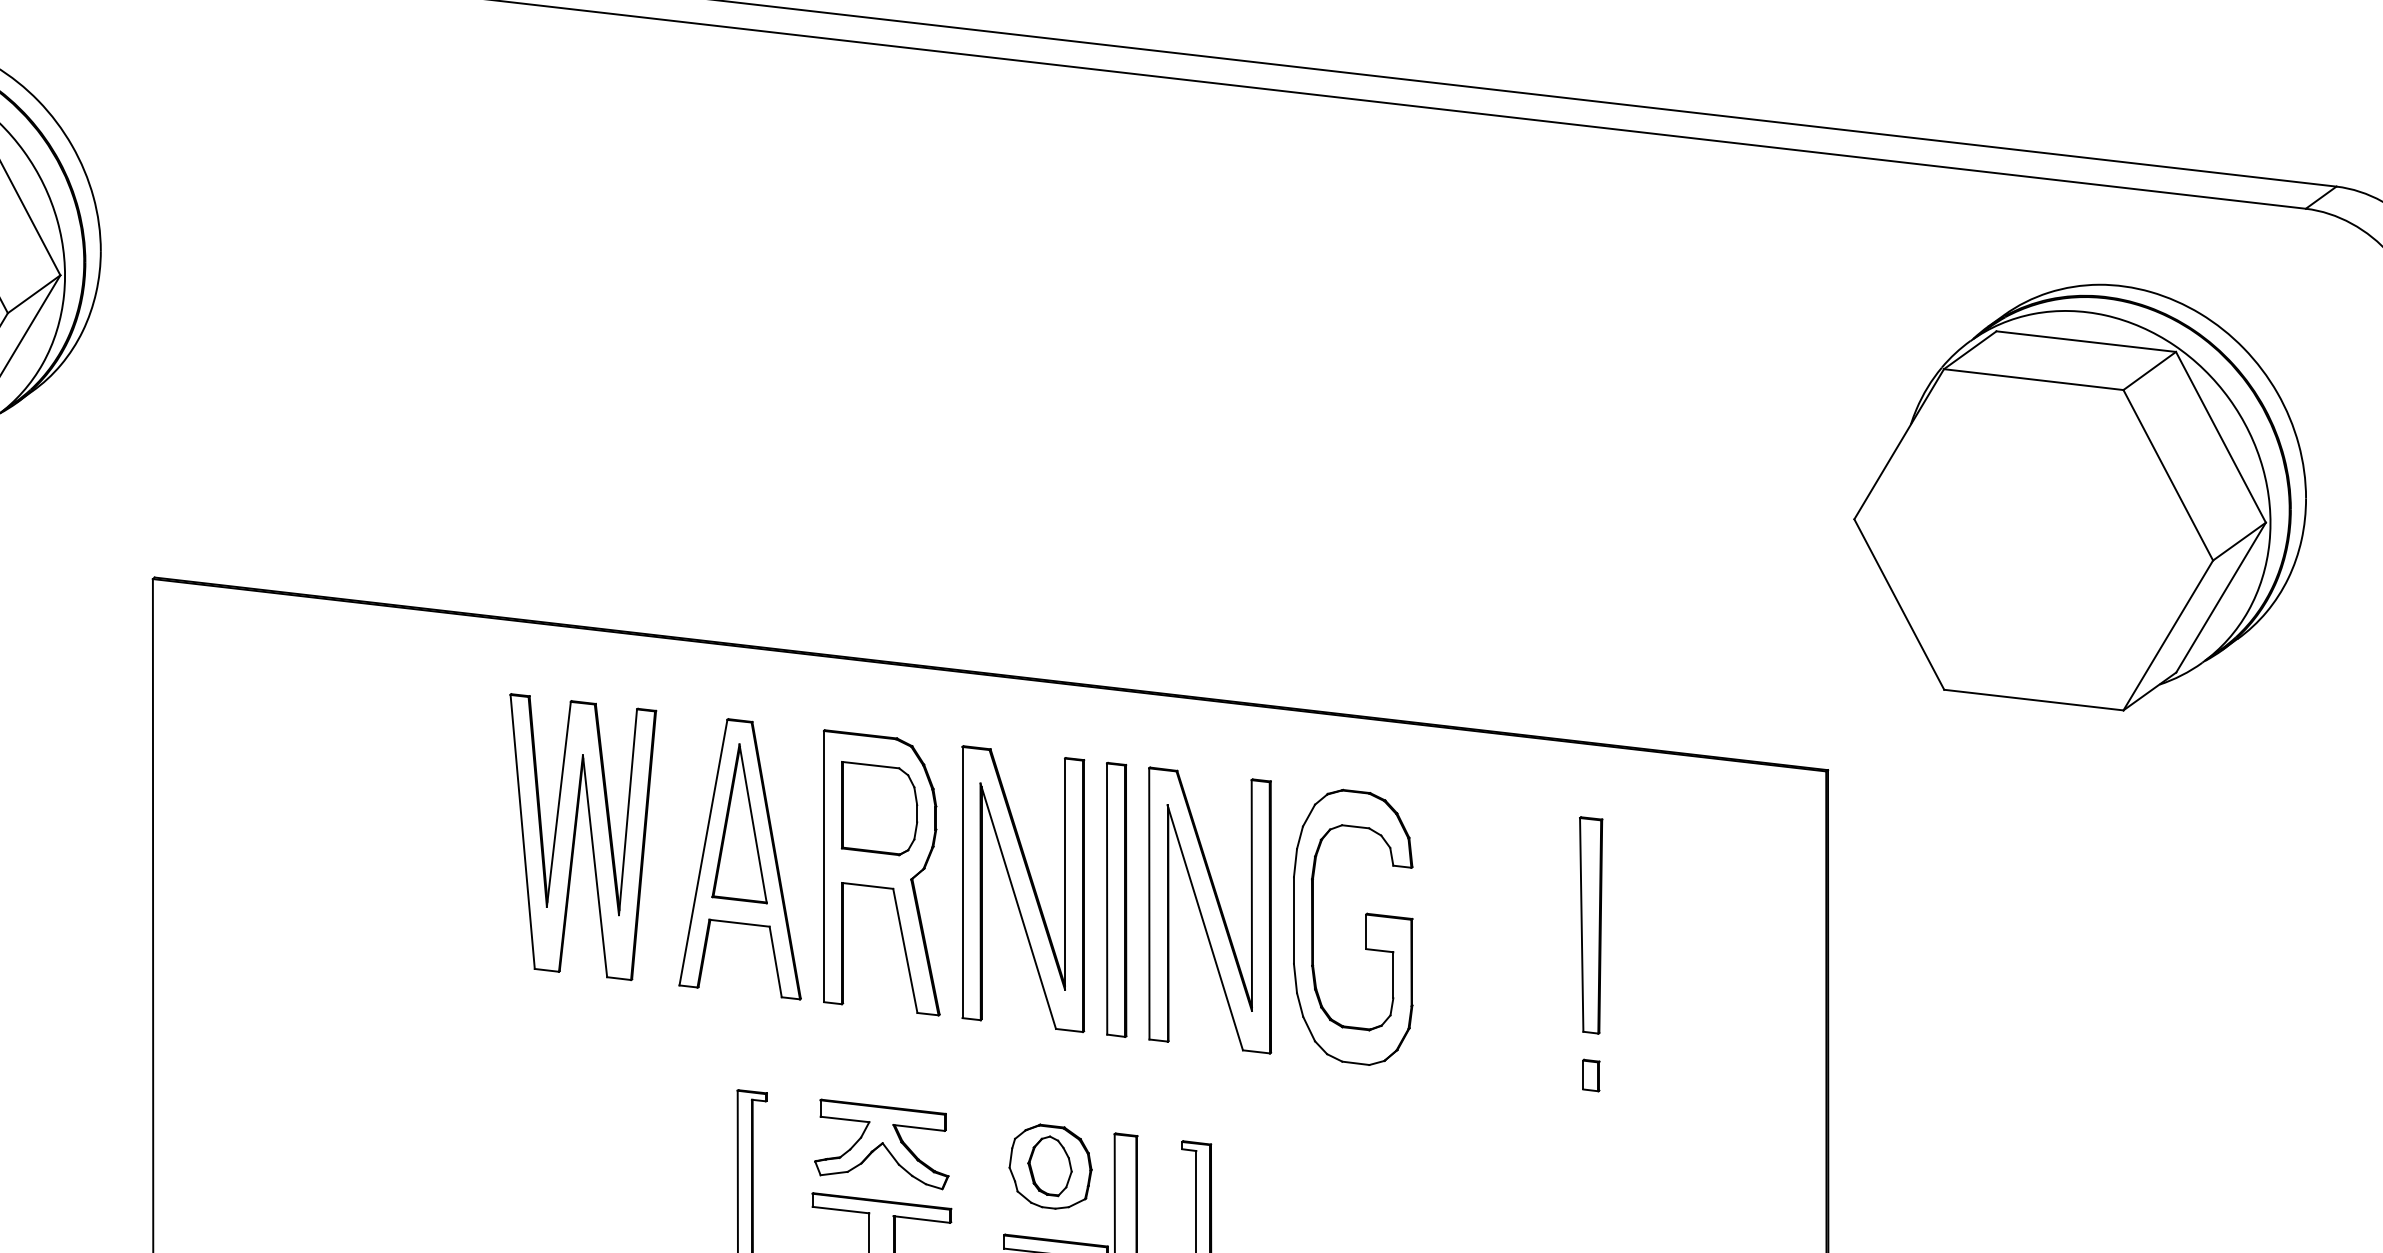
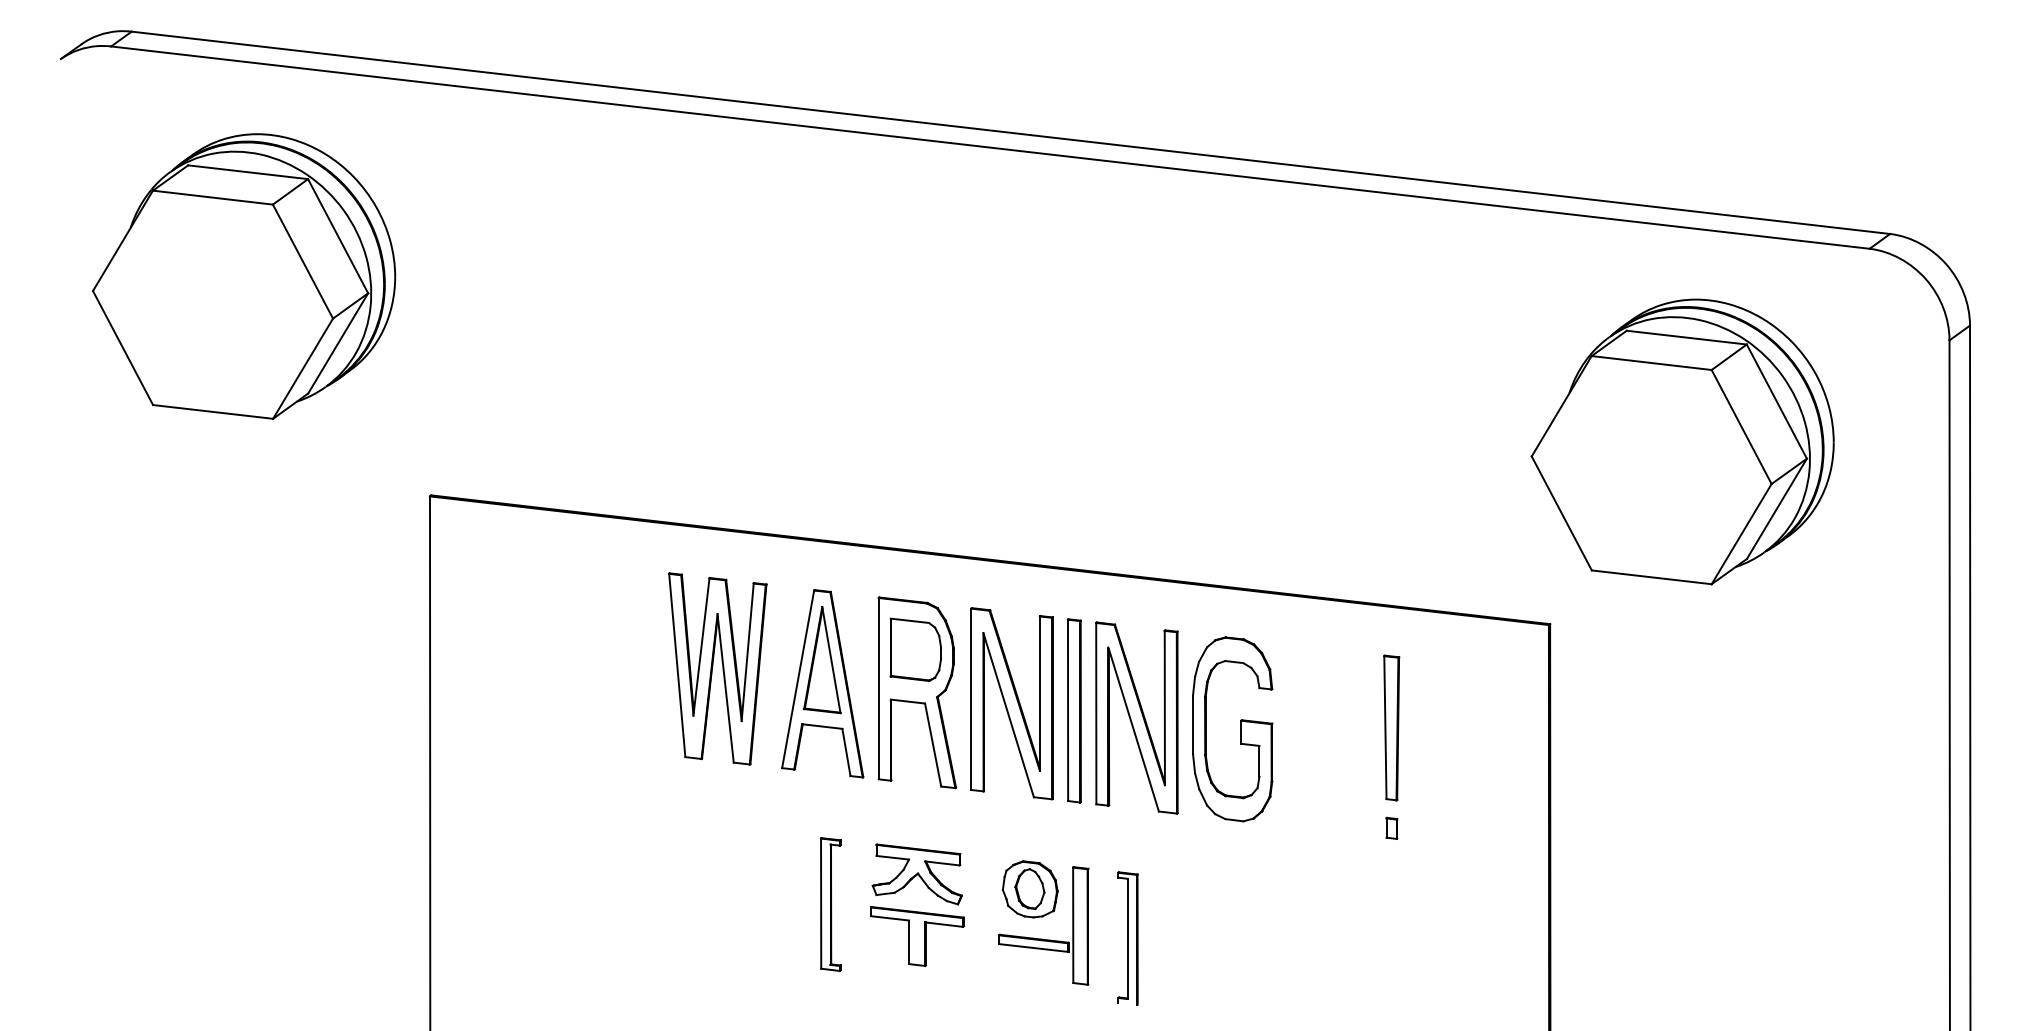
part: (2079, 496) -> (1682, 441), moved

